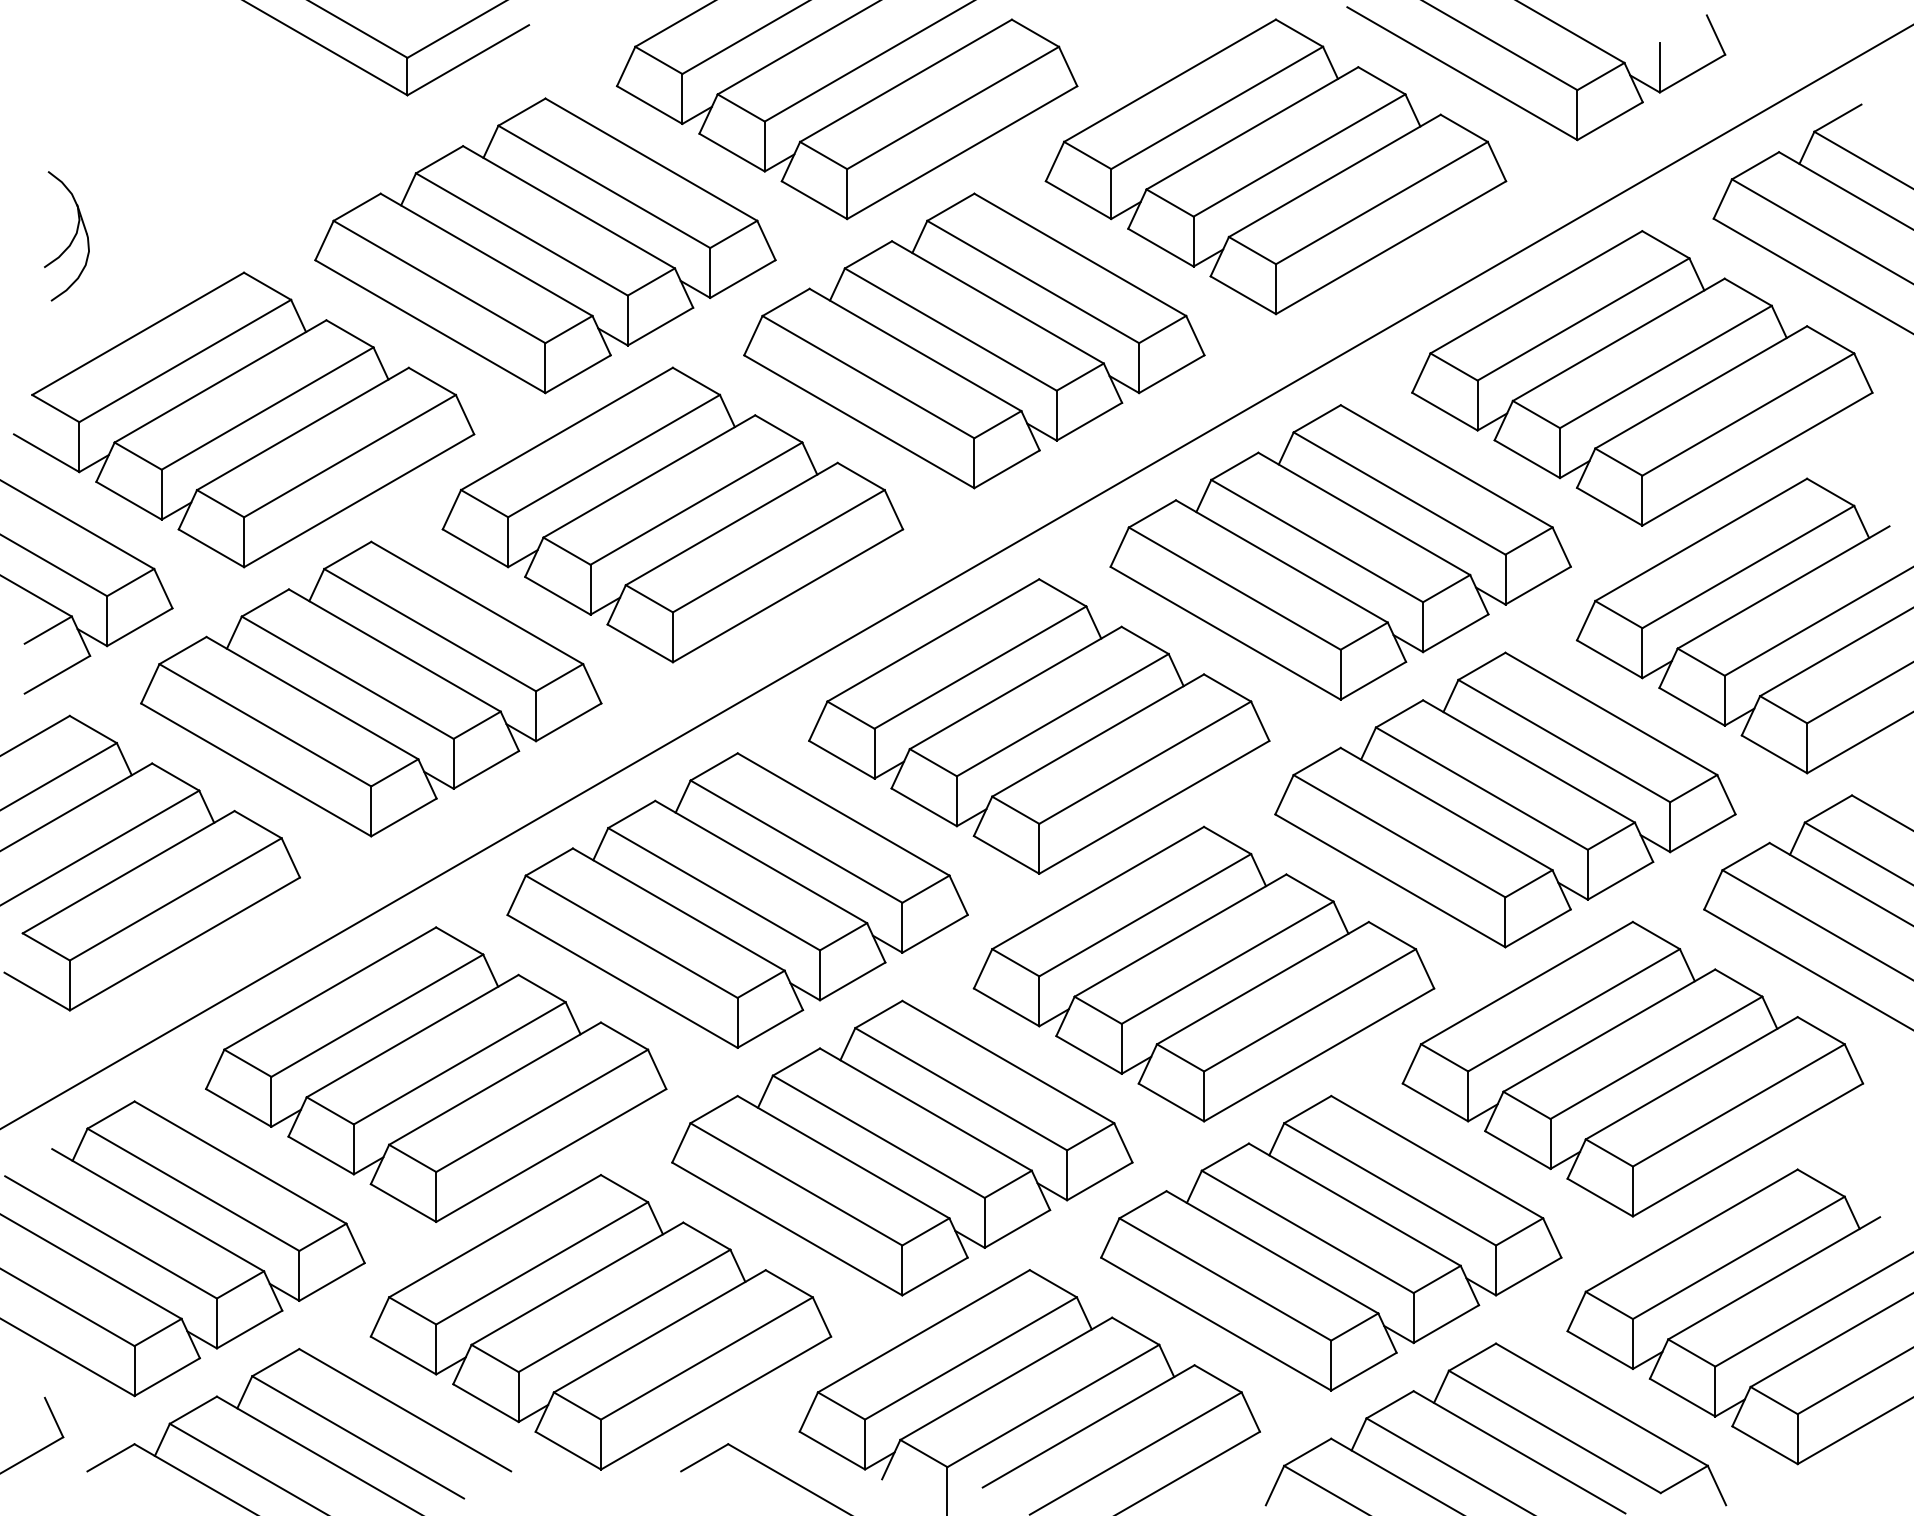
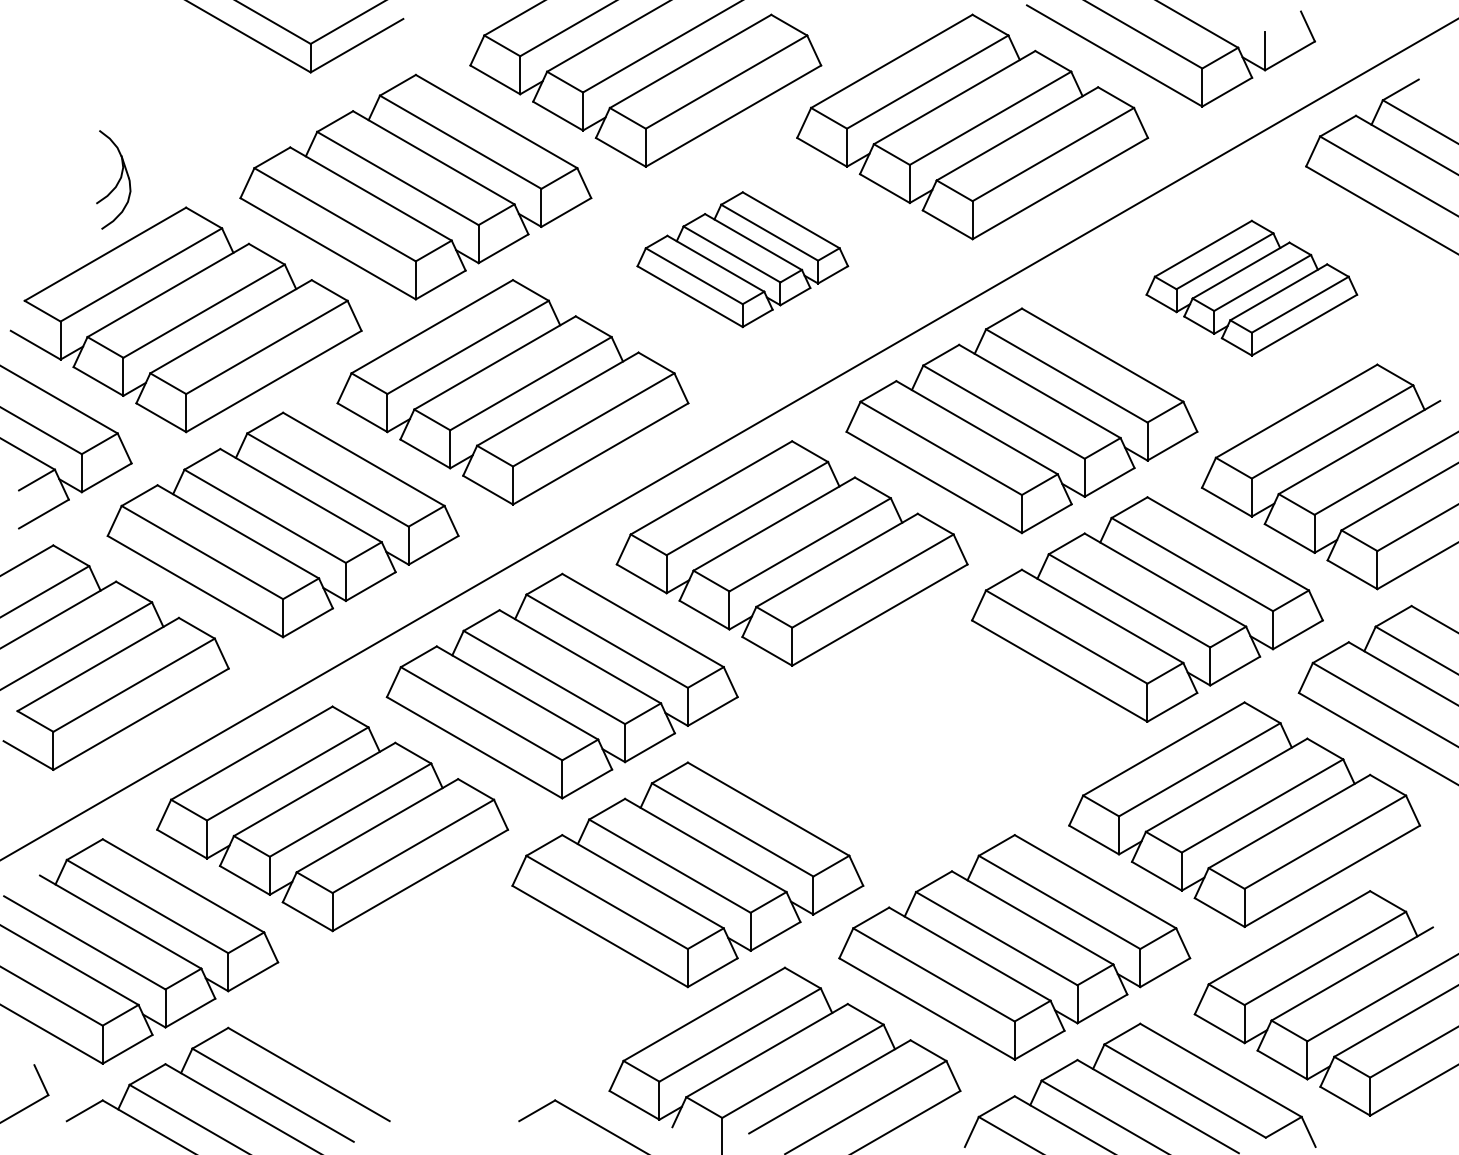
part: (72, 238) -> (117, 181), moved
part: (974, 340) -> (742, 259), size x0.6
part: (1642, 378) -> (1251, 288), size x0.6
part: (1203, 973) -> (917, 741), removed
part: (600, 1322) -> (457, 1007), removed

